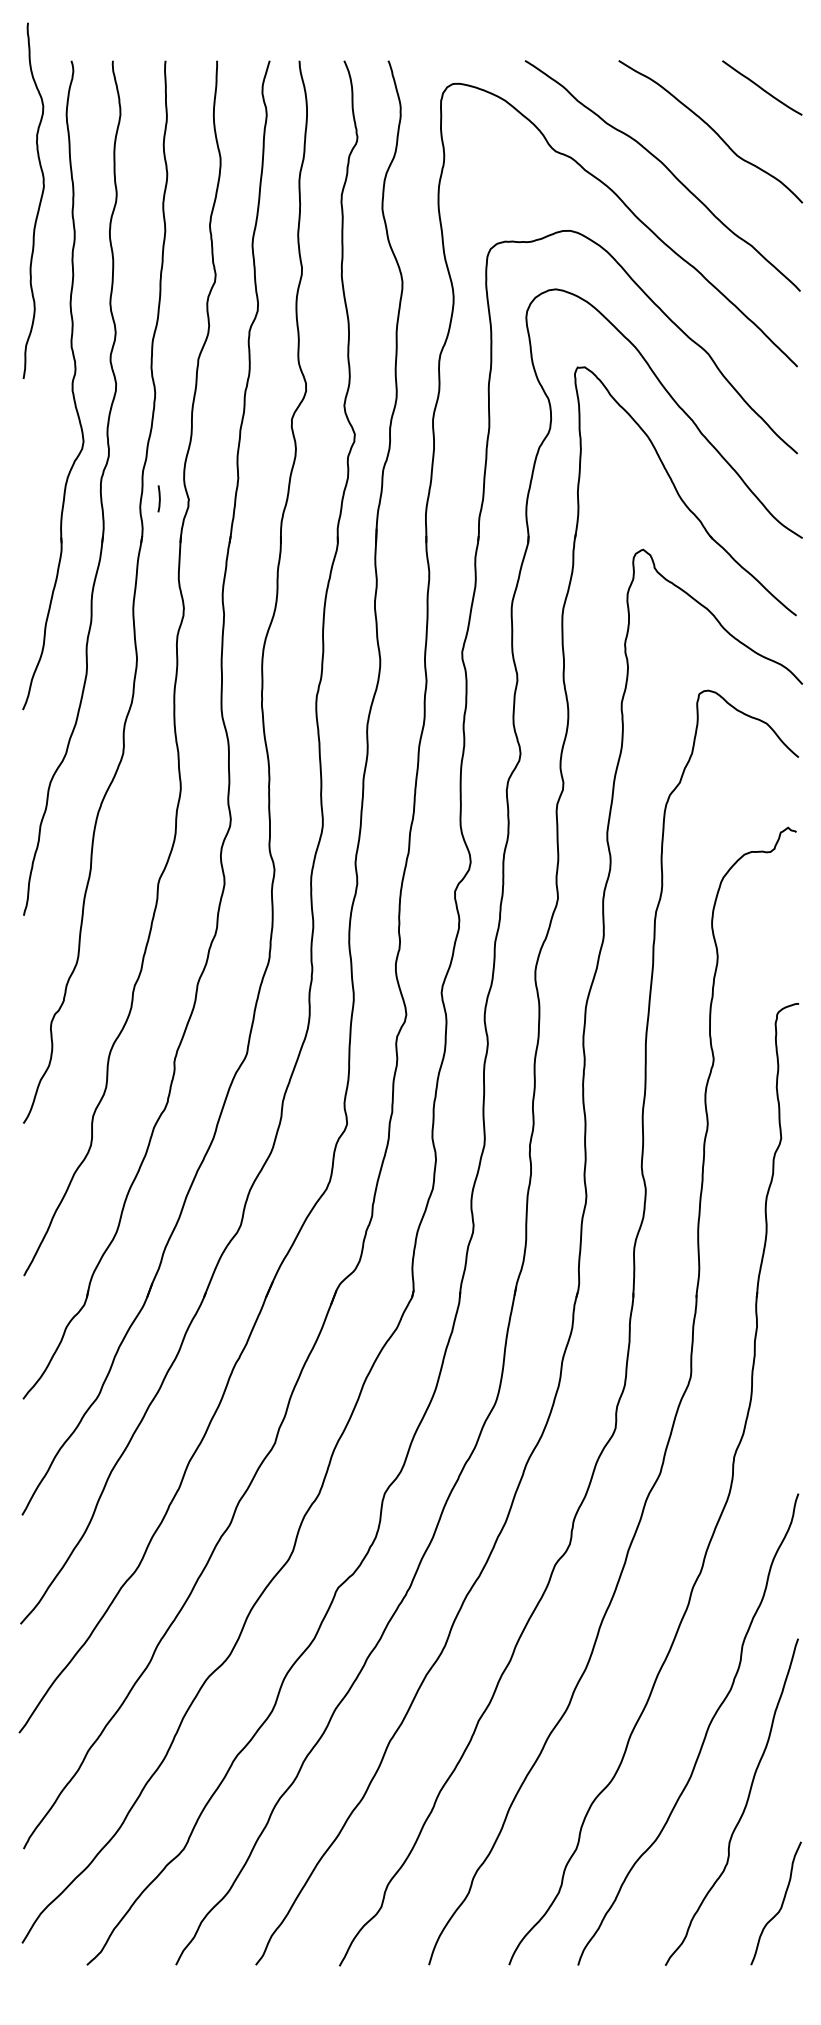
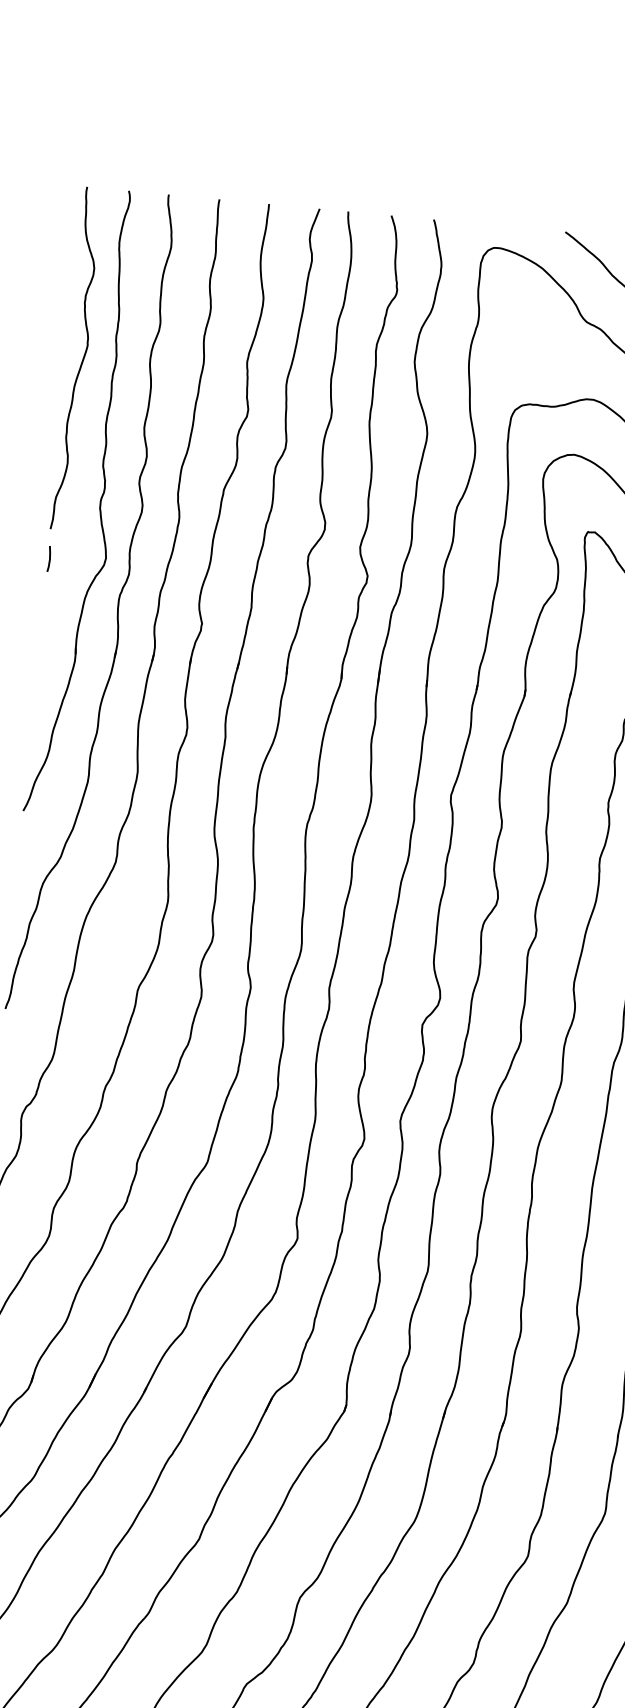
curve: (39, 201) -> (81, 359), moved
line: (158, 497) -> (48, 557), moved

